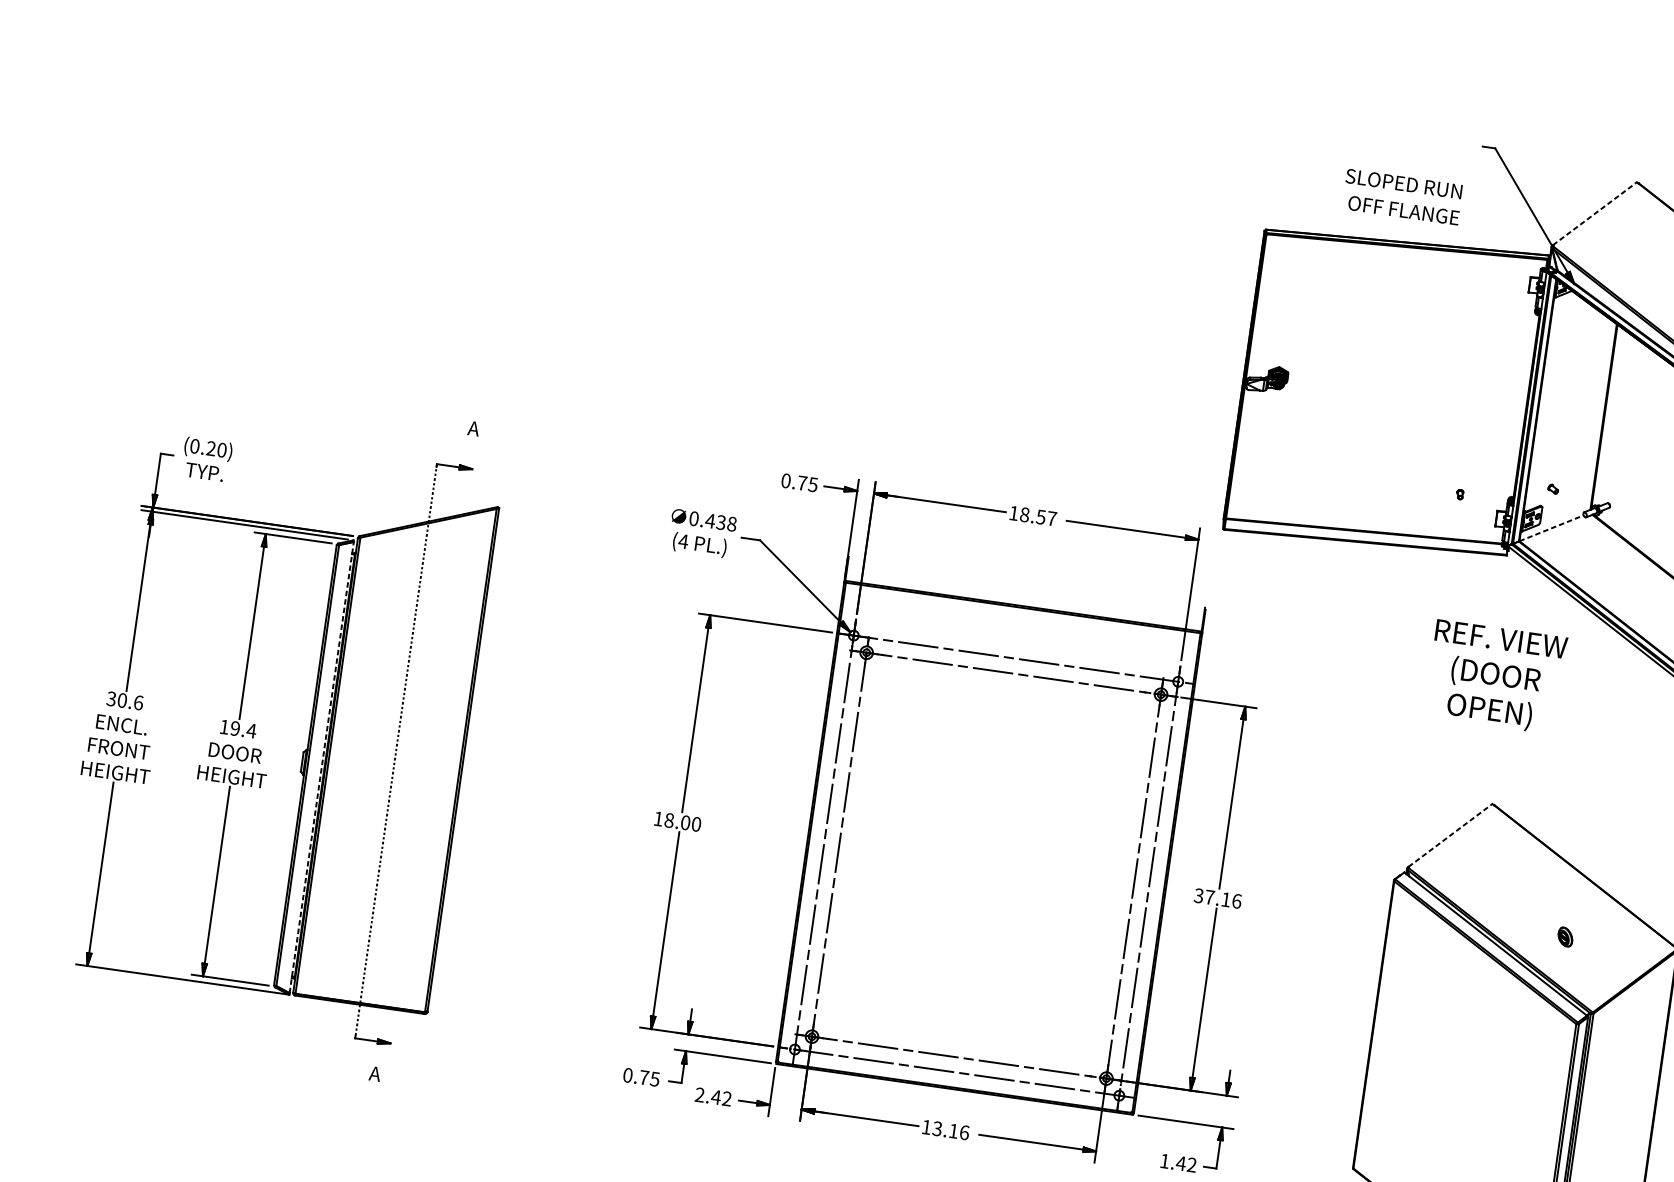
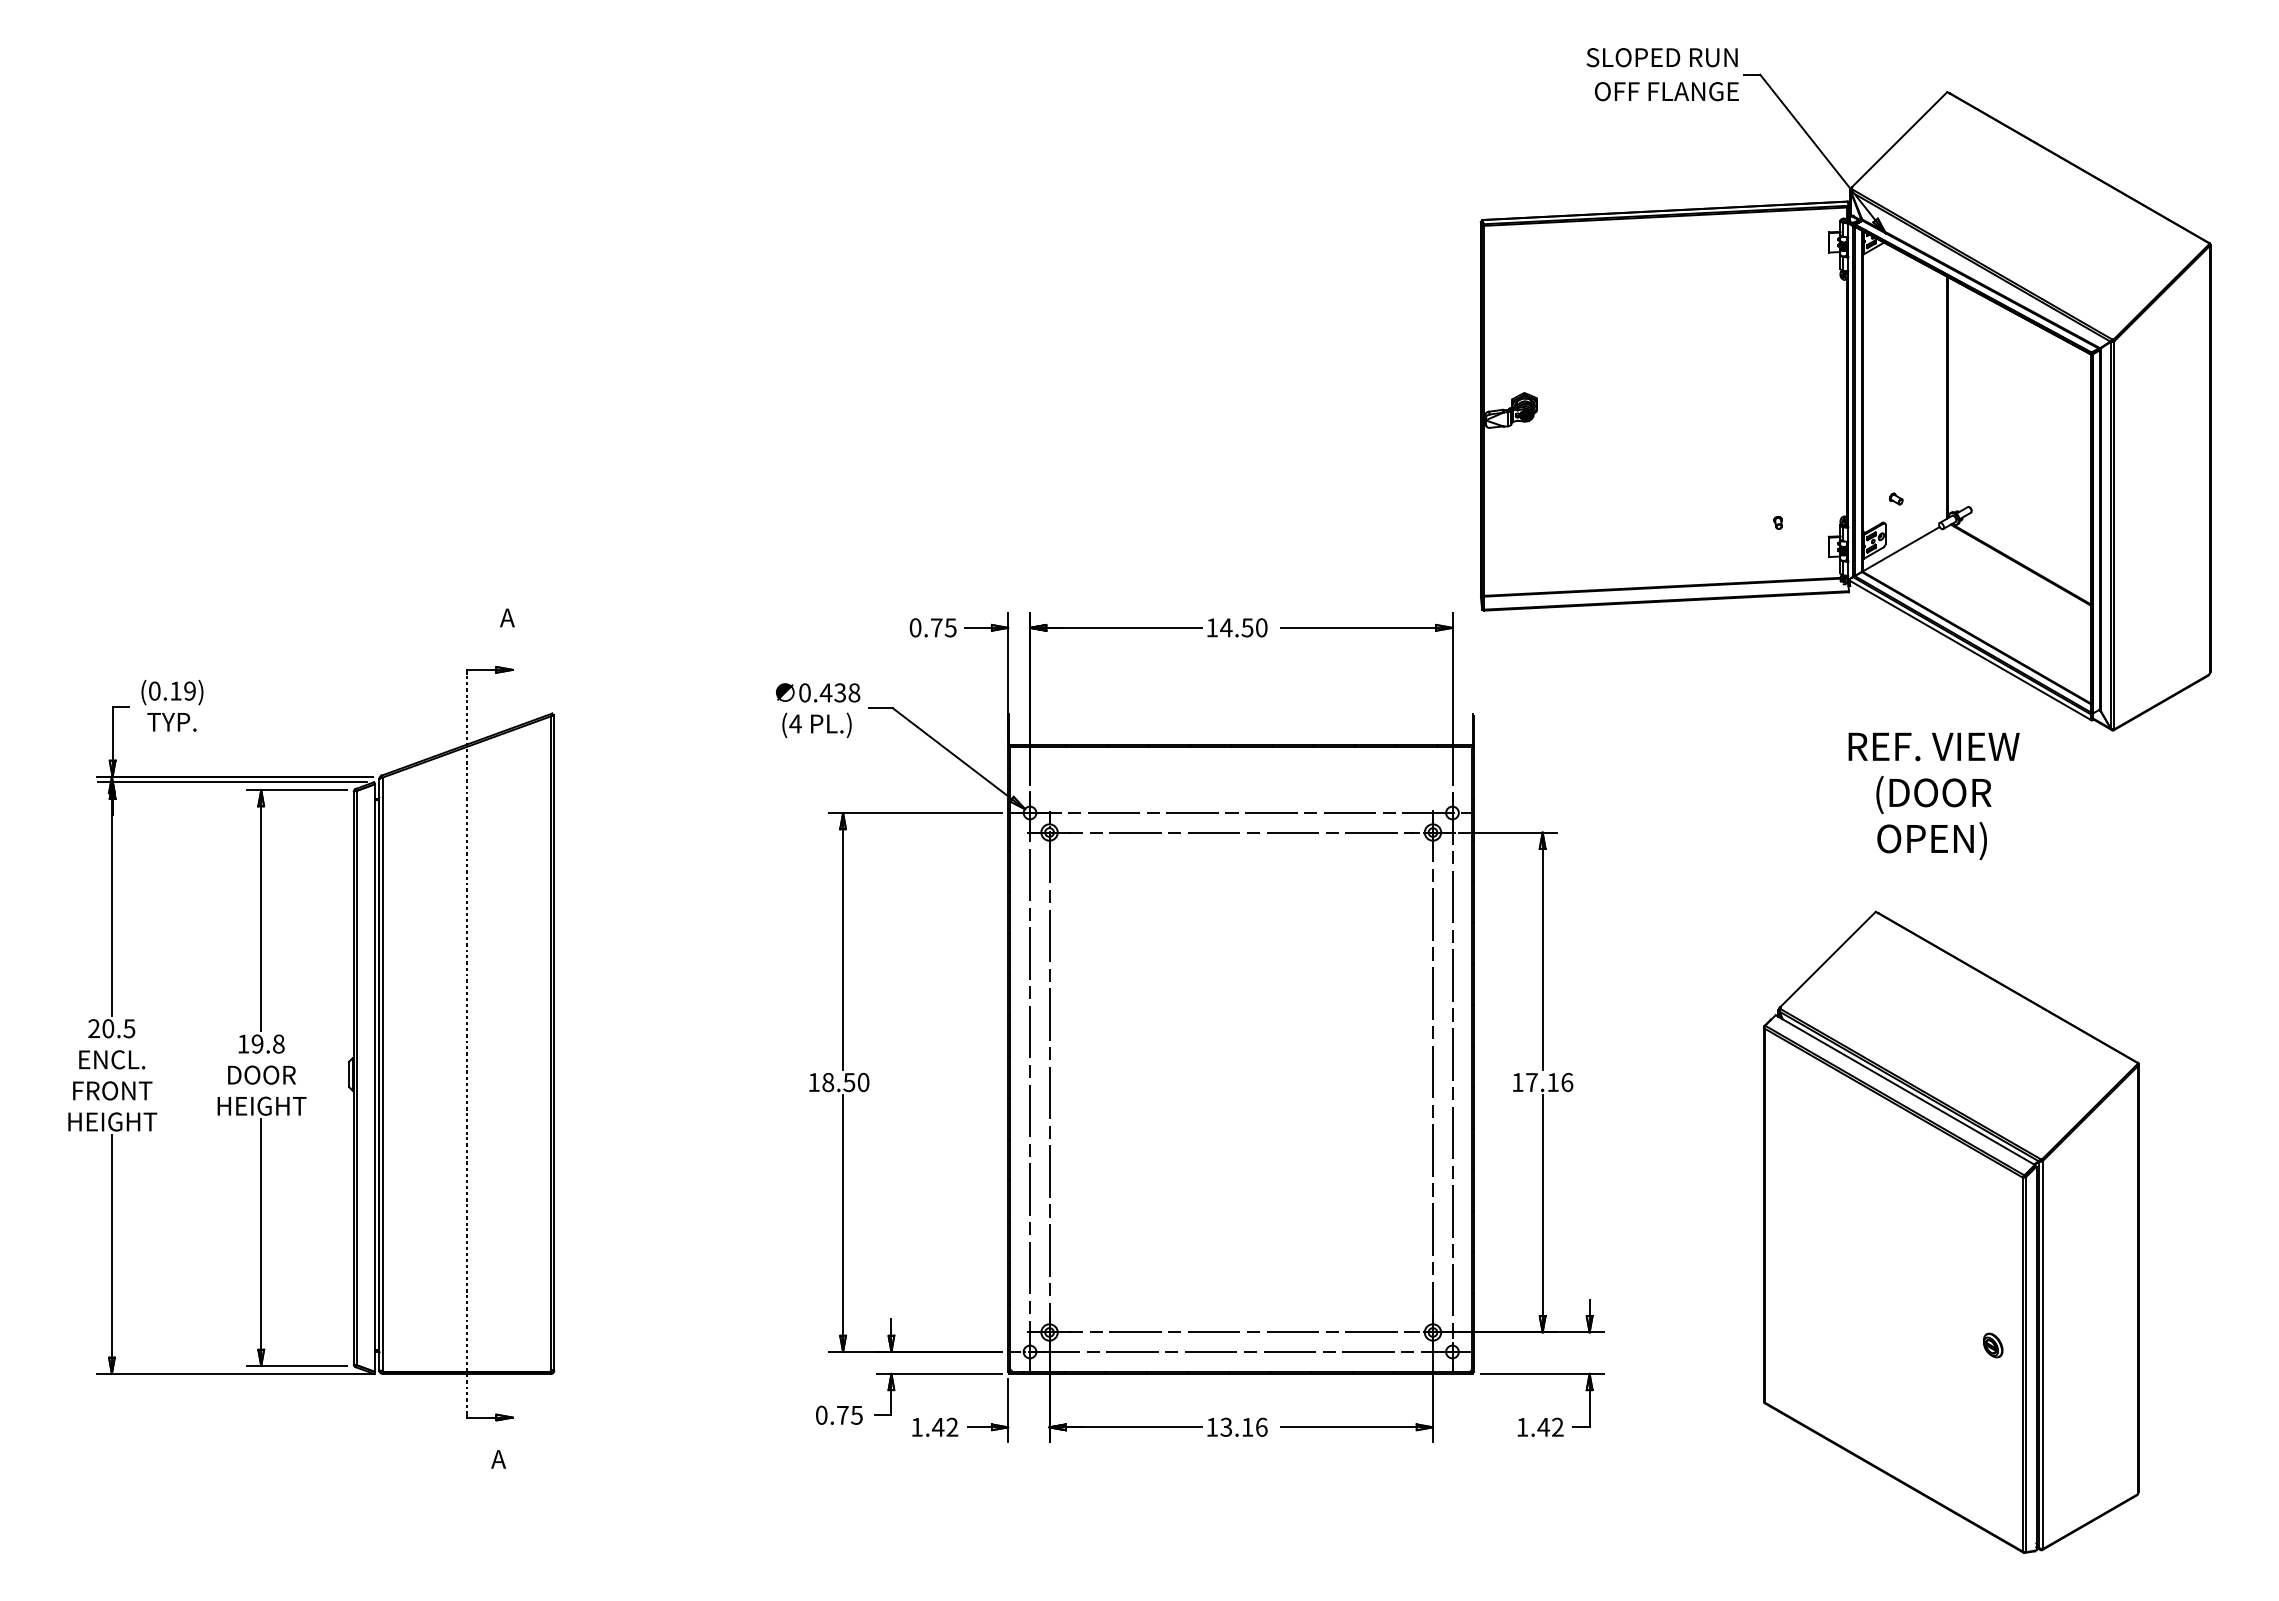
text: (1402, 196) -> (1662, 74), moved
line: (1595, 213) -> (1899, 139), dashed -> solid
text: (216, 448) -> (182, 690), (0.20) -> (0.19)
text: (1038, 516) -> (1243, 627), 18.57 -> 14.50
line: (1551, 528) -> (1901, 549), dashed -> solid
text: (1495, 677) -> (1933, 796), moved
text: (124, 700) -> (111, 1028), 30.6 -> 20.5
text: (251, 730) -> (278, 1043), 19.4 -> 19.8
line: (321, 767) -> (374, 1078), dashed -> solid
text: (685, 822) -> (849, 1081), 18.00 -> 18.50
line: (1450, 835) -> (1827, 959), dashed -> solid
text: (1198, 895) -> (1517, 1082), 37.16 -> 17.16
part: (1565, 937) -> (1993, 1345), moved
text: (699, 1094) -> (916, 1426), 2.42 -> 1.42

